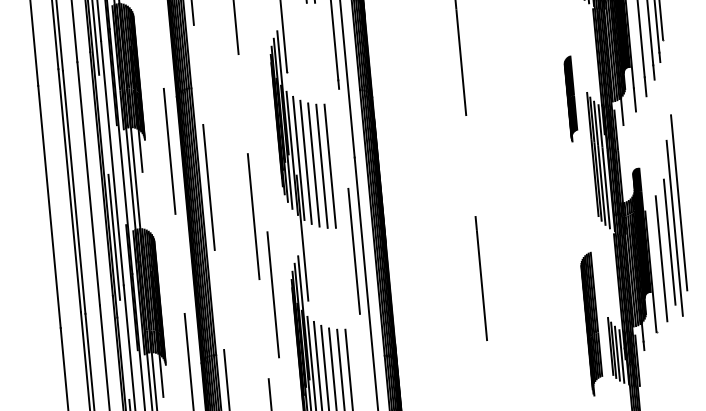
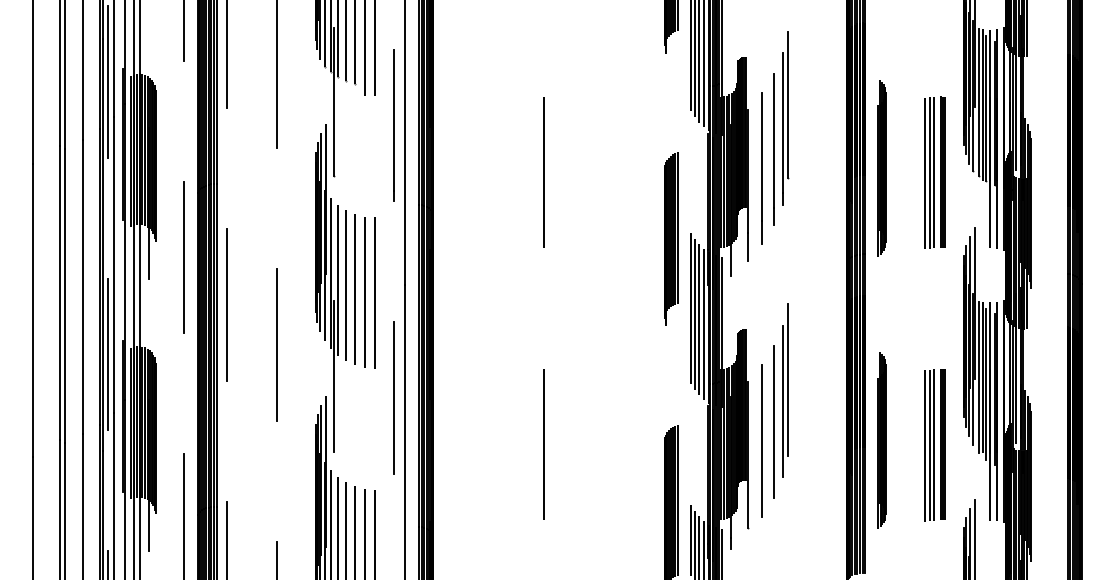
part: (571, 98) -> (671, 238), size x1.67
part: (676, 215) -> (785, 390), size x0.71
line: (272, 294) -> (291, 440), removed

